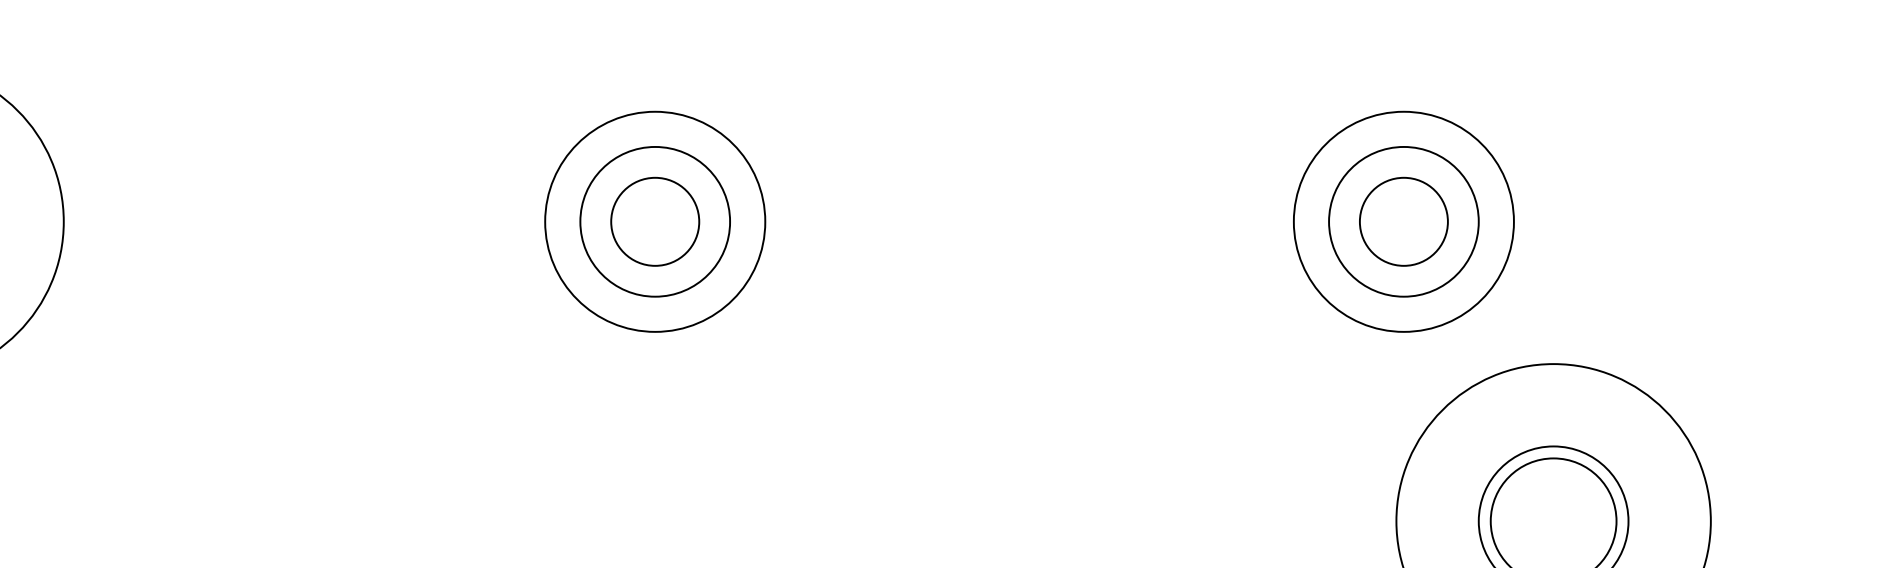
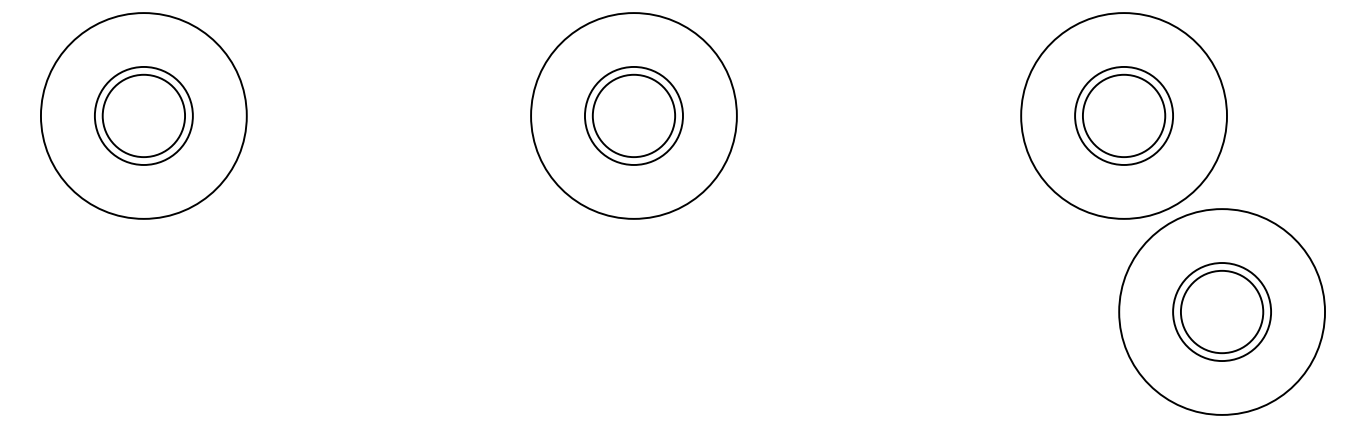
circle: (654, 221) -> (633, 115), size x1.43
circle: (654, 221) -> (633, 115), size x1.43
circle: (1403, 221) -> (1123, 115), size x1.43
circle: (1404, 221) -> (1124, 115), size x1.43

